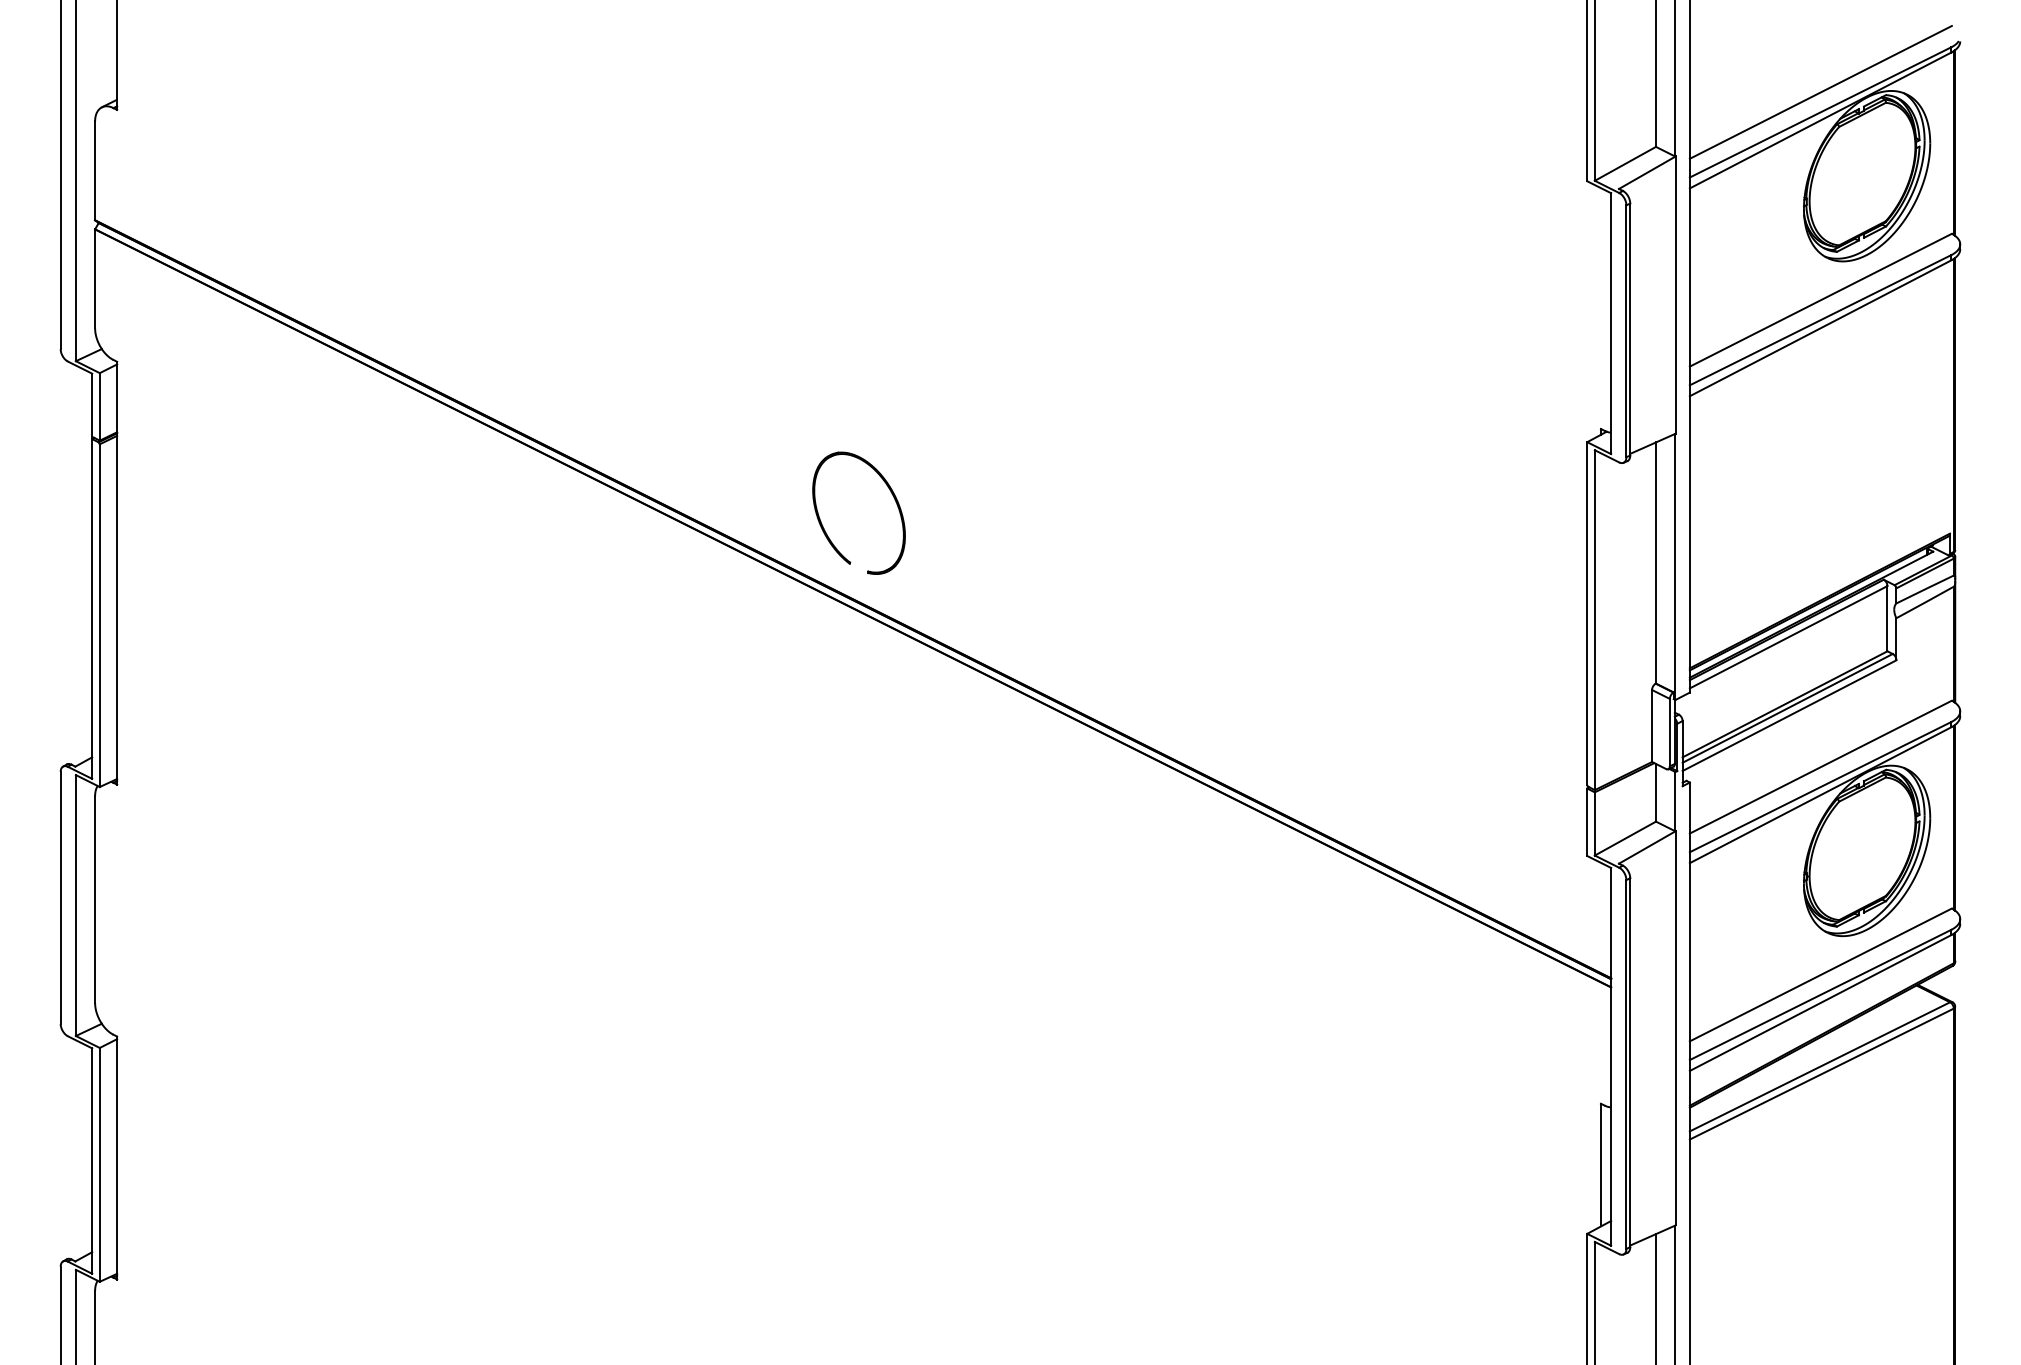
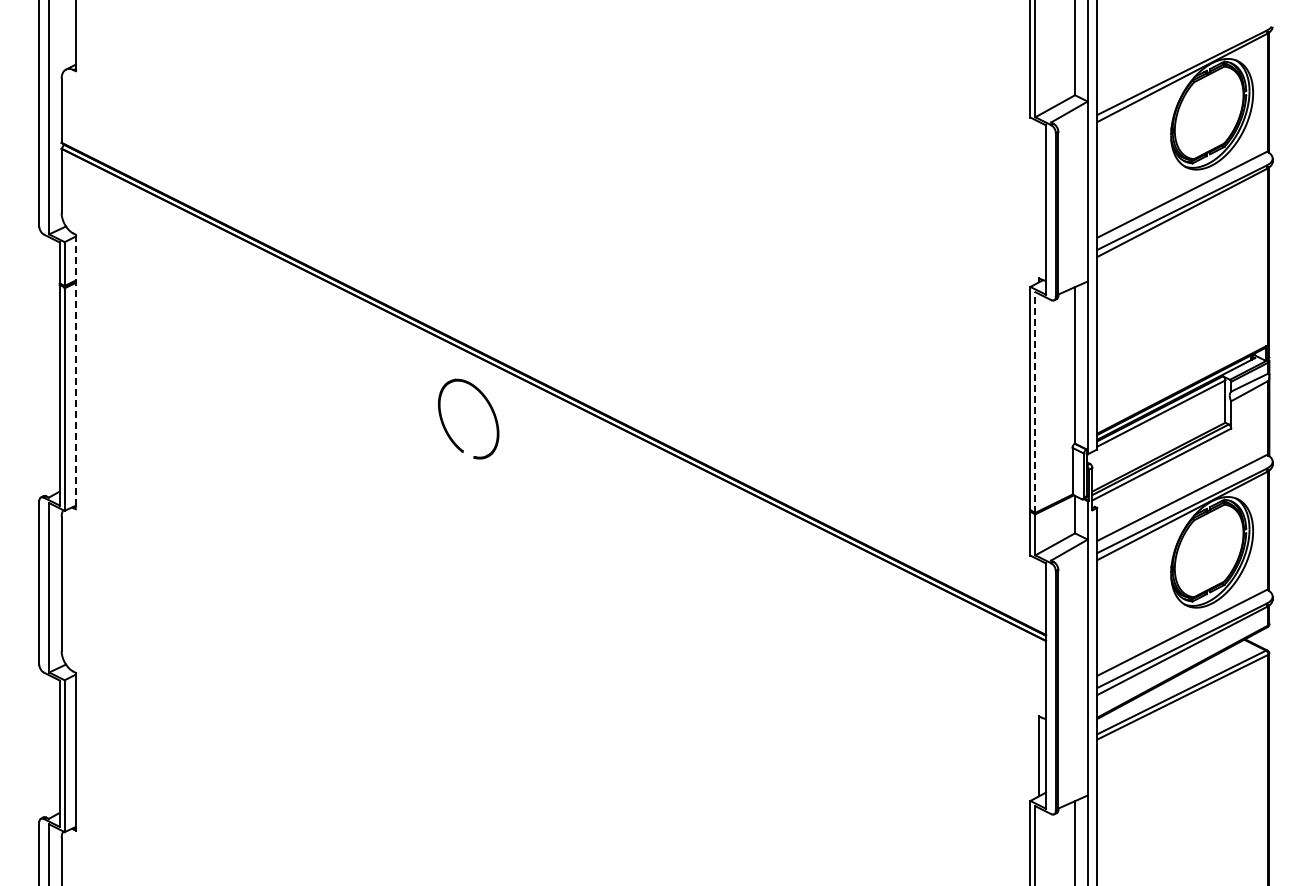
line: (1821, 91) -> (1182, 59), removed
part: (889, 492) -> (488, 405), moved
line: (116, 573) -> (75, 372), solid -> dashed
line: (1595, 620) -> (1035, 402), solid -> dashed

